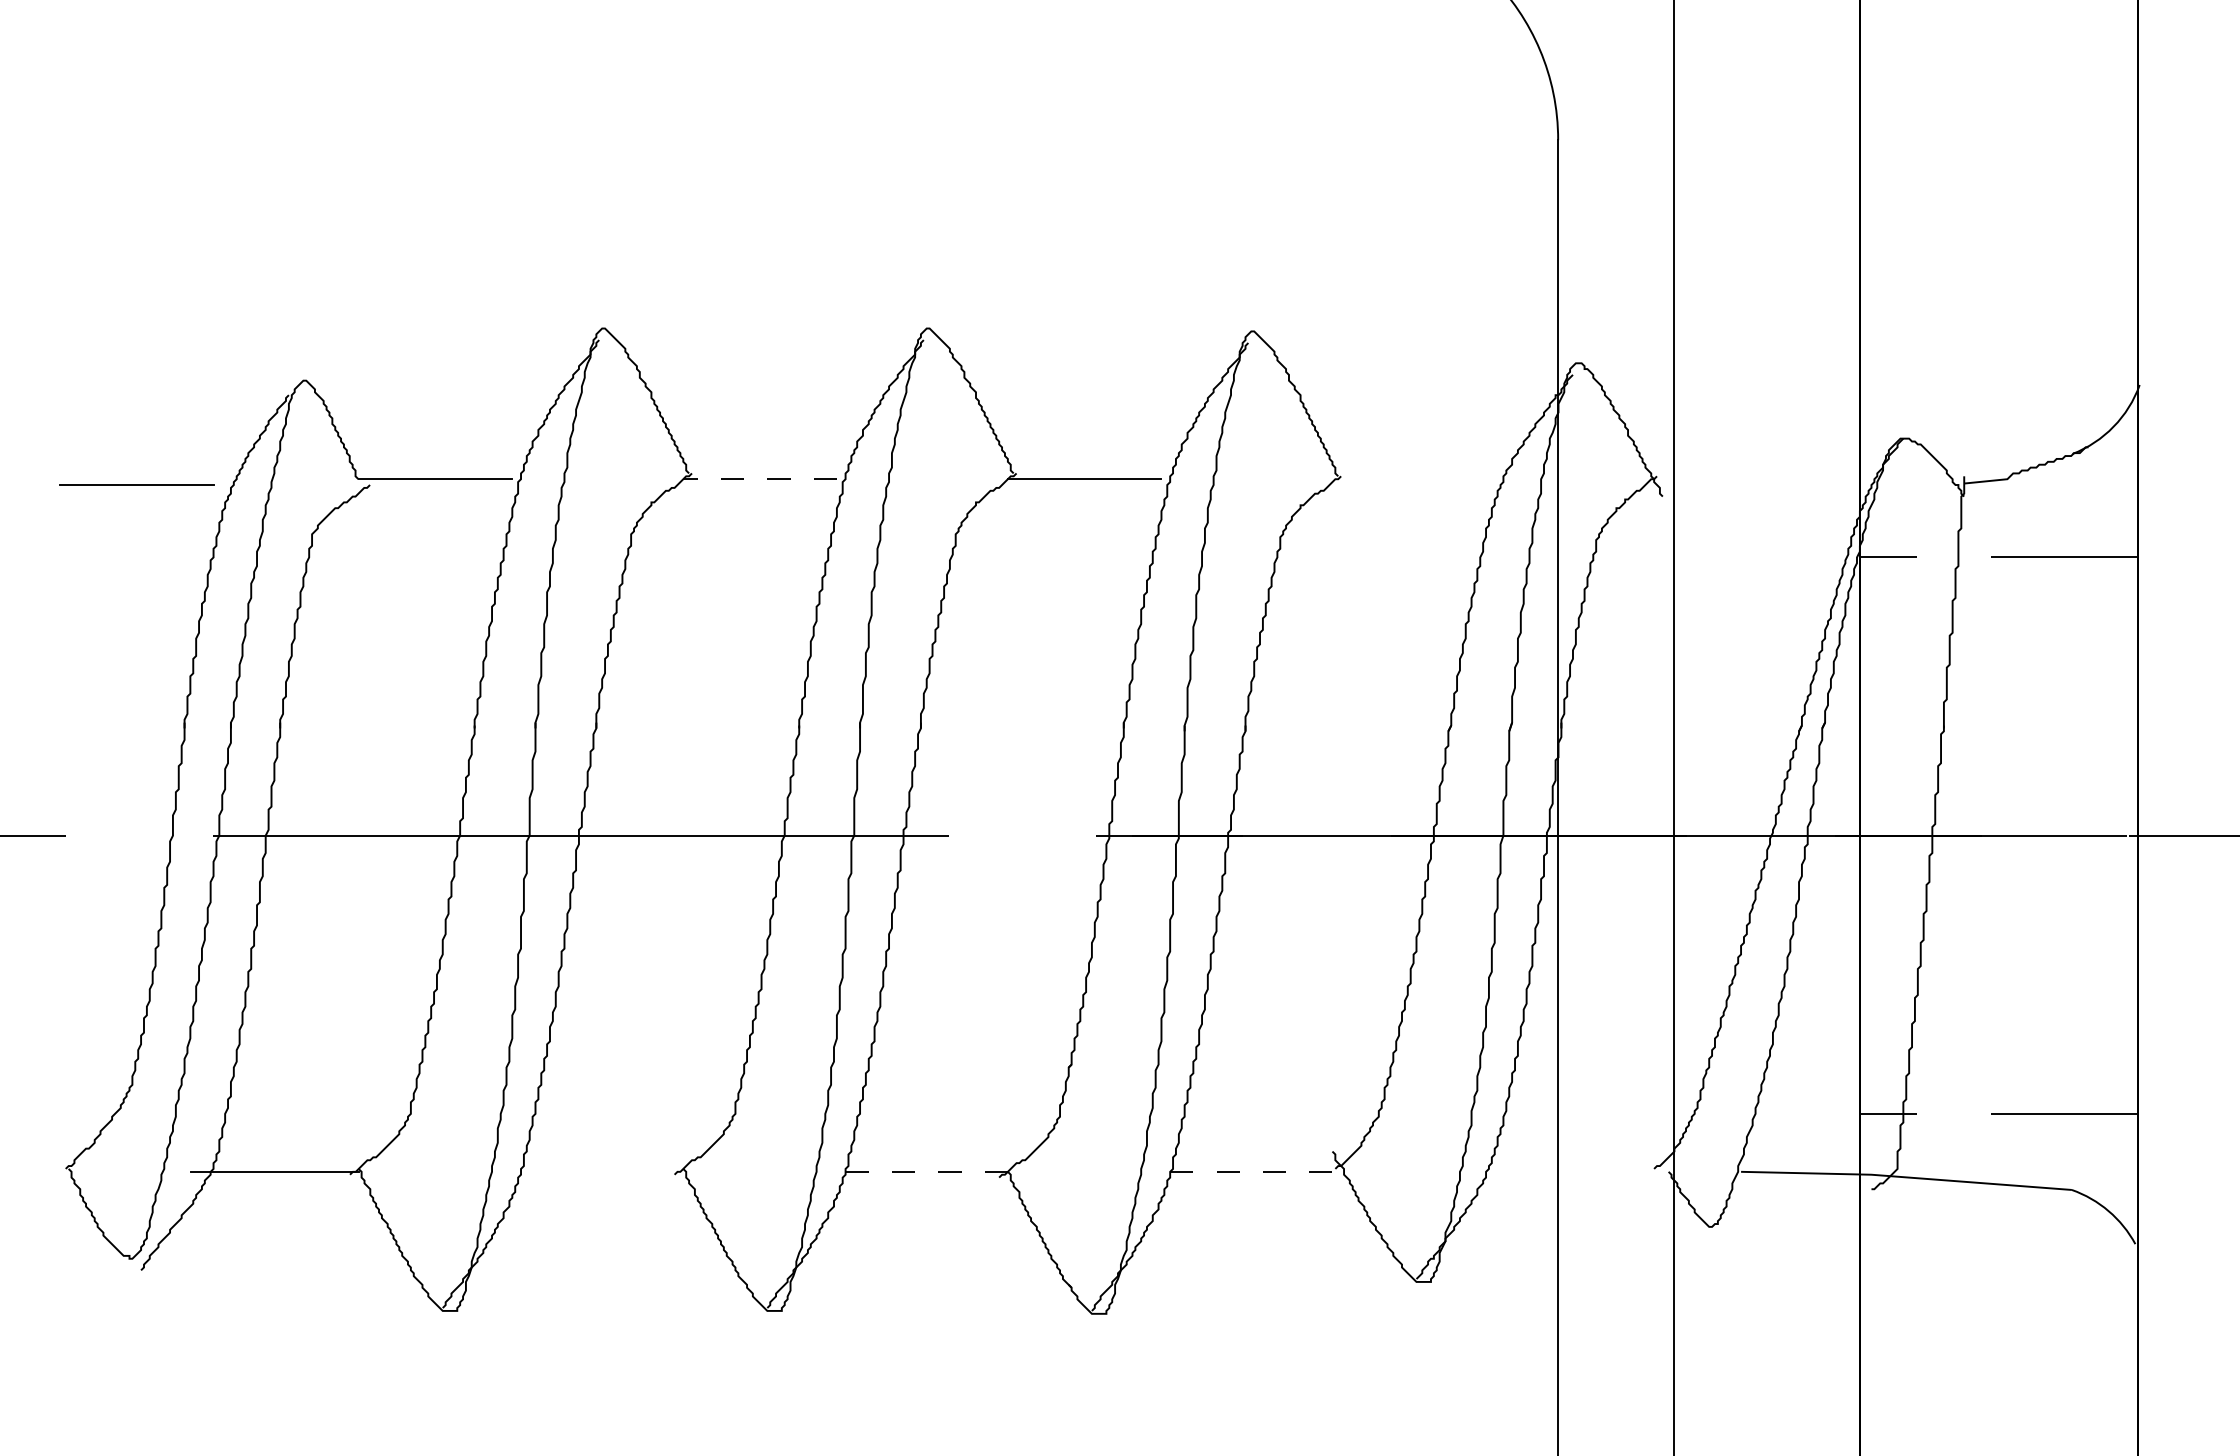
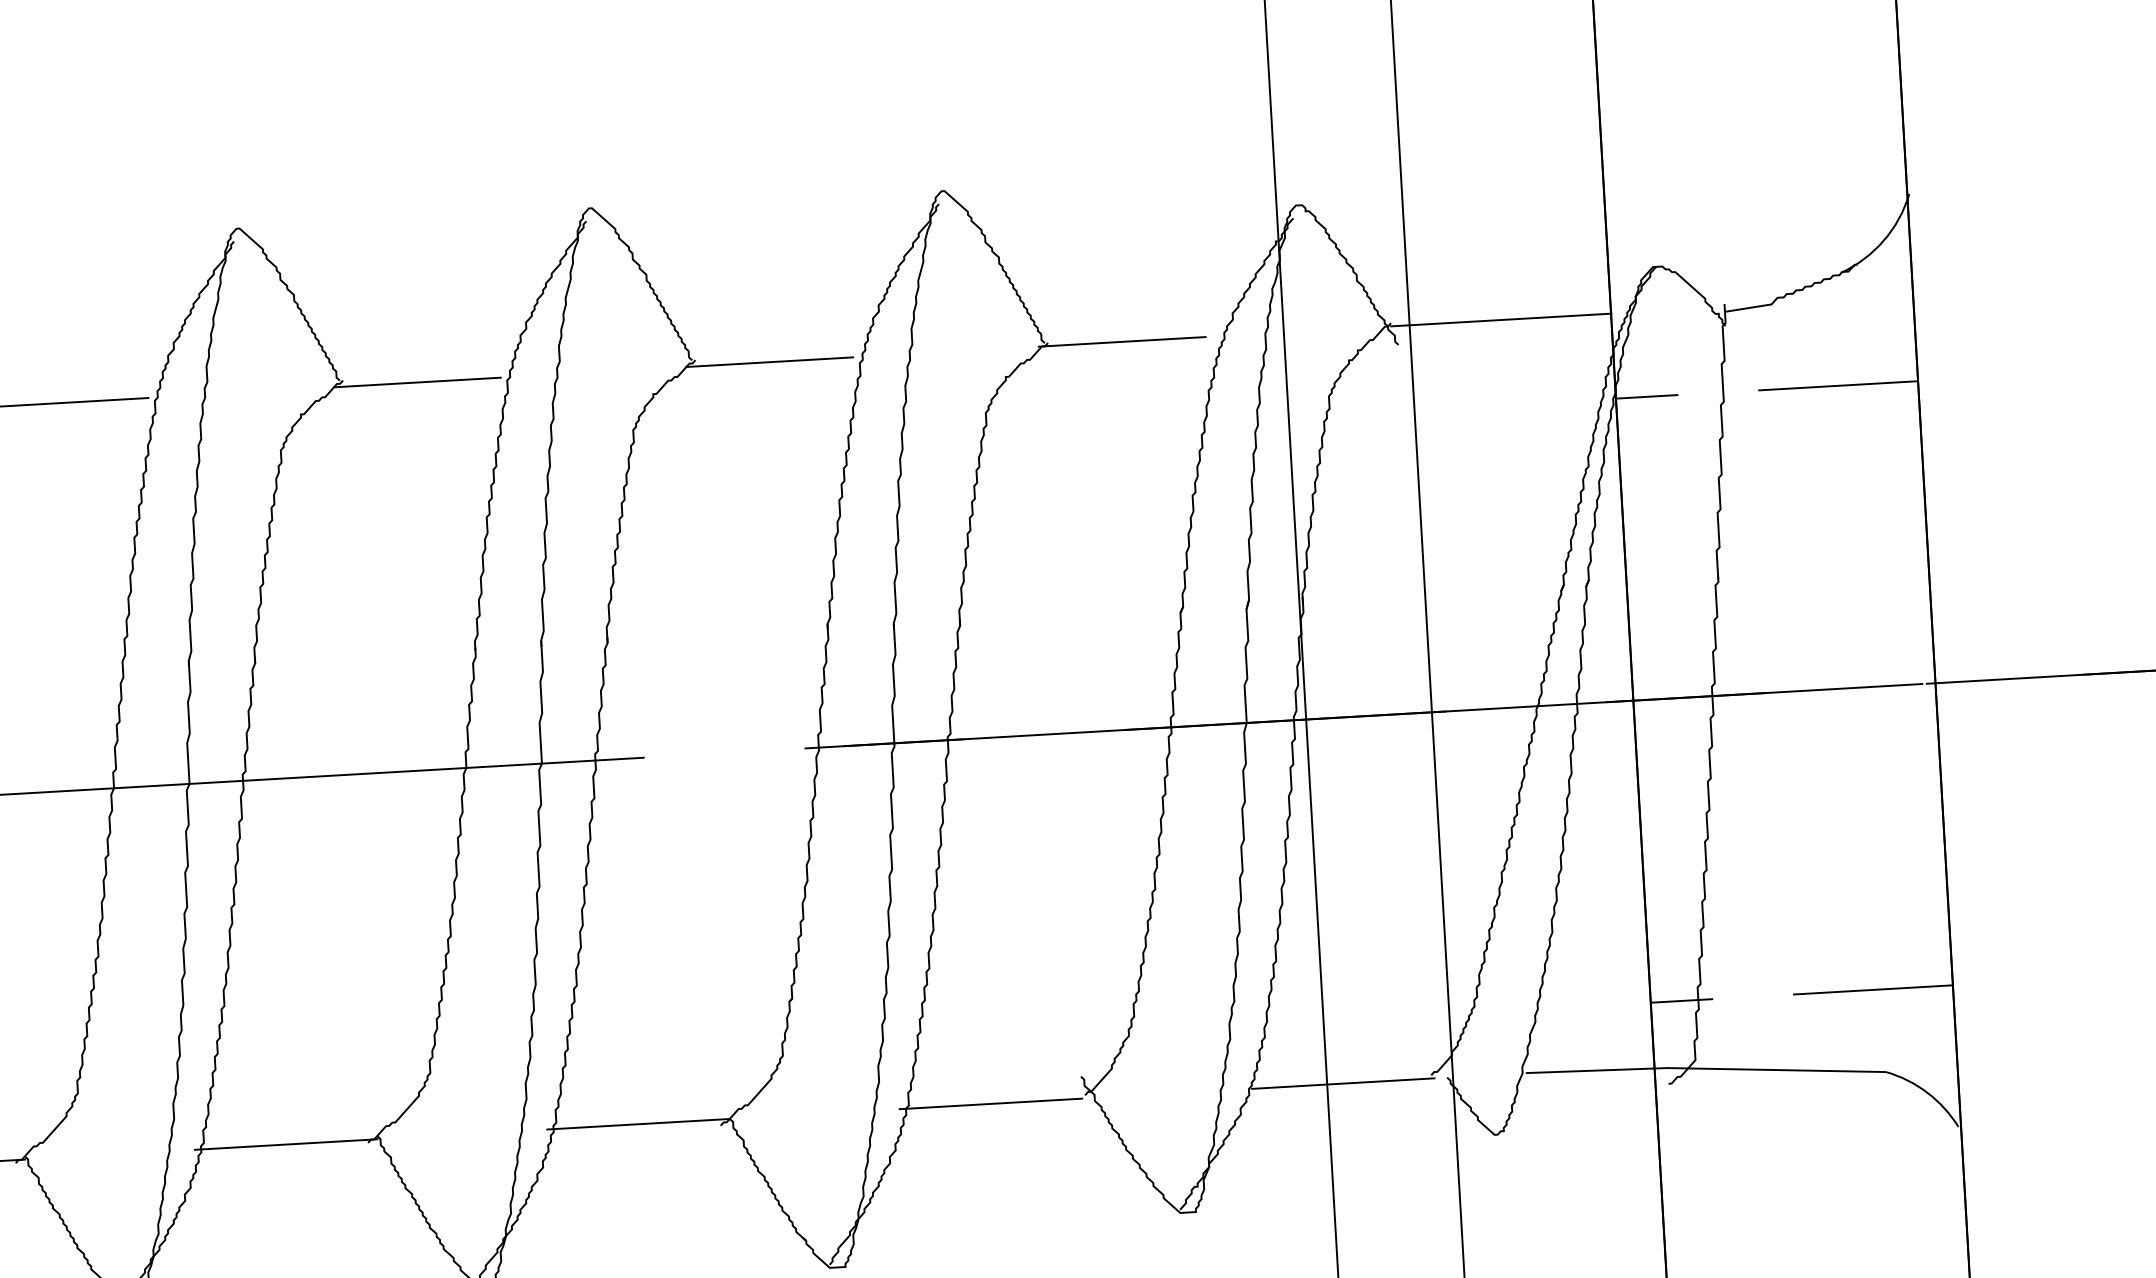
line: (760, 479) -> (417, 382), dashed -> solid
line: (1409, 479) -> (1122, 342), added
line: (1758, 479) -> (1501, 320), added
line: (599, 1171) -> (286, 1144), added
line: (923, 1171) -> (638, 1123), dashed -> solid
line: (1247, 1171) -> (989, 1103), dashed -> solid
line: (1572, 1171) -> (1342, 1083), added

